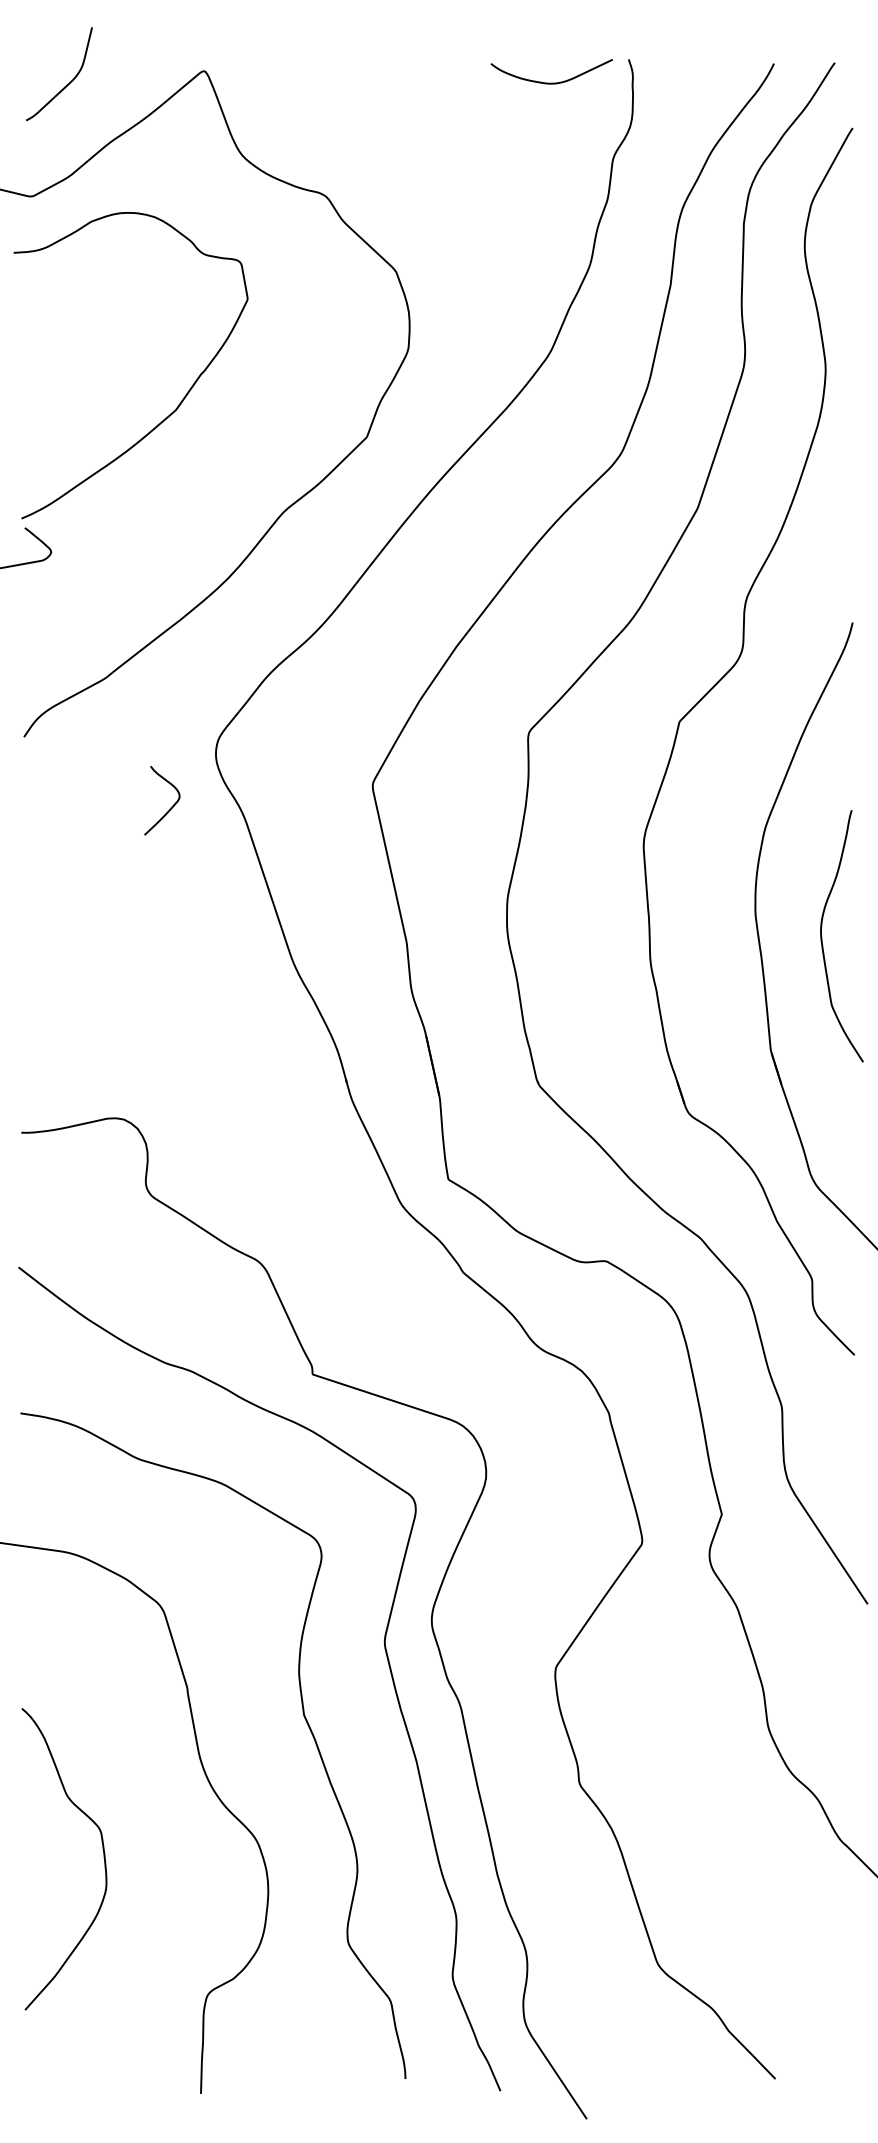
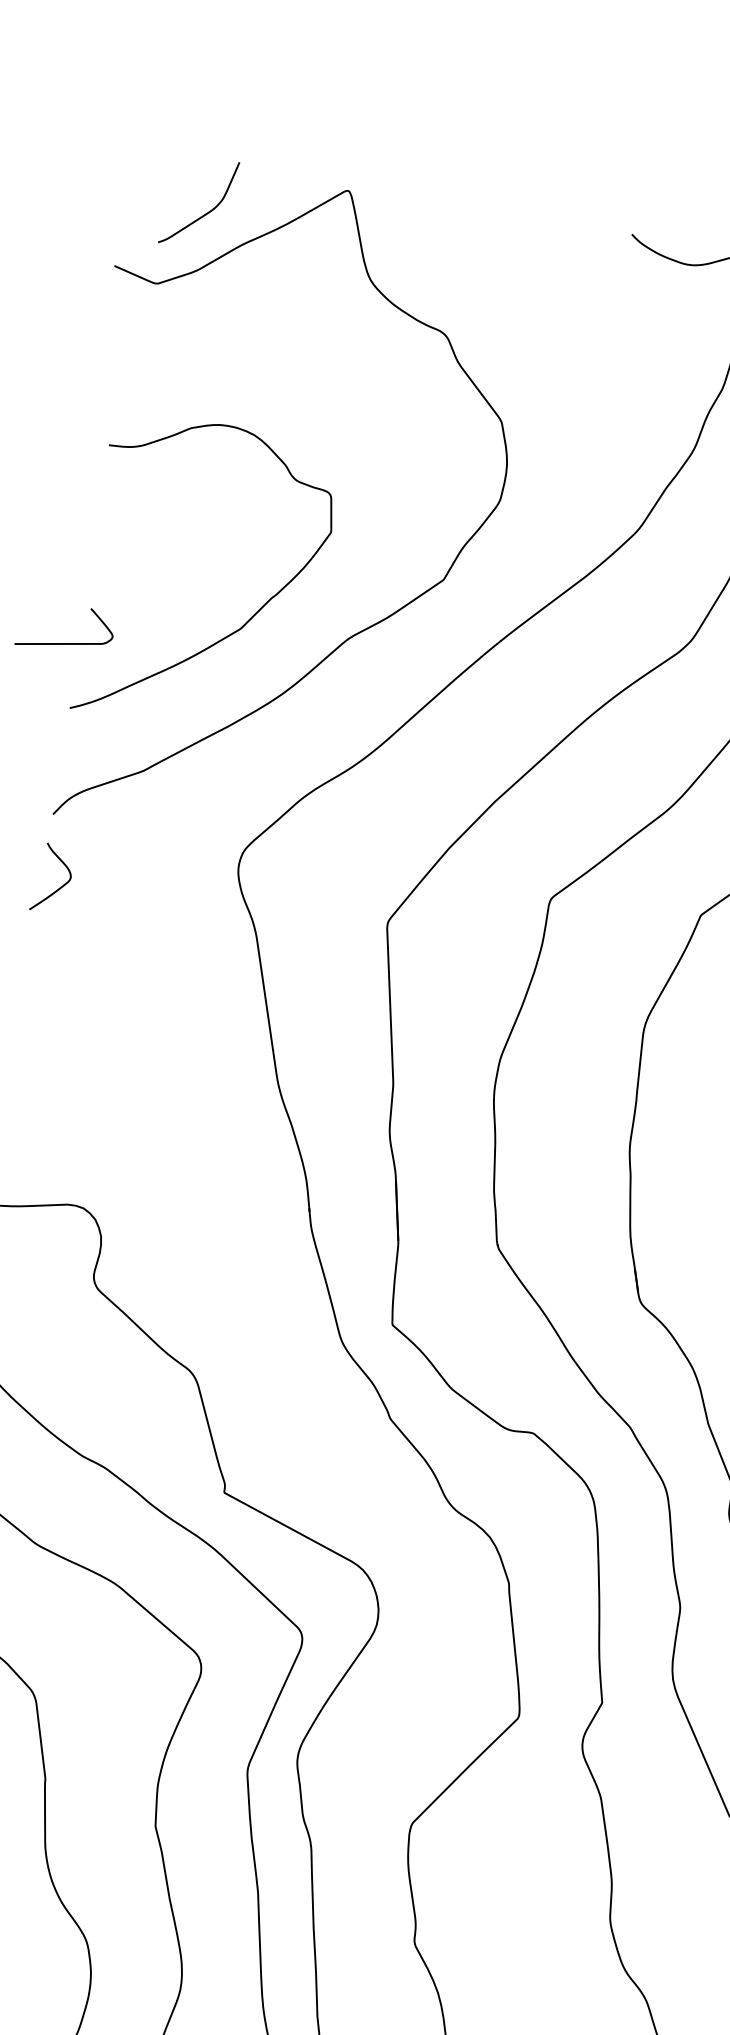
curve: (67, 83) -> (205, 213), moved
curve: (180, 401) -> (246, 621), moved
curve: (170, 807) -> (59, 887), moved

